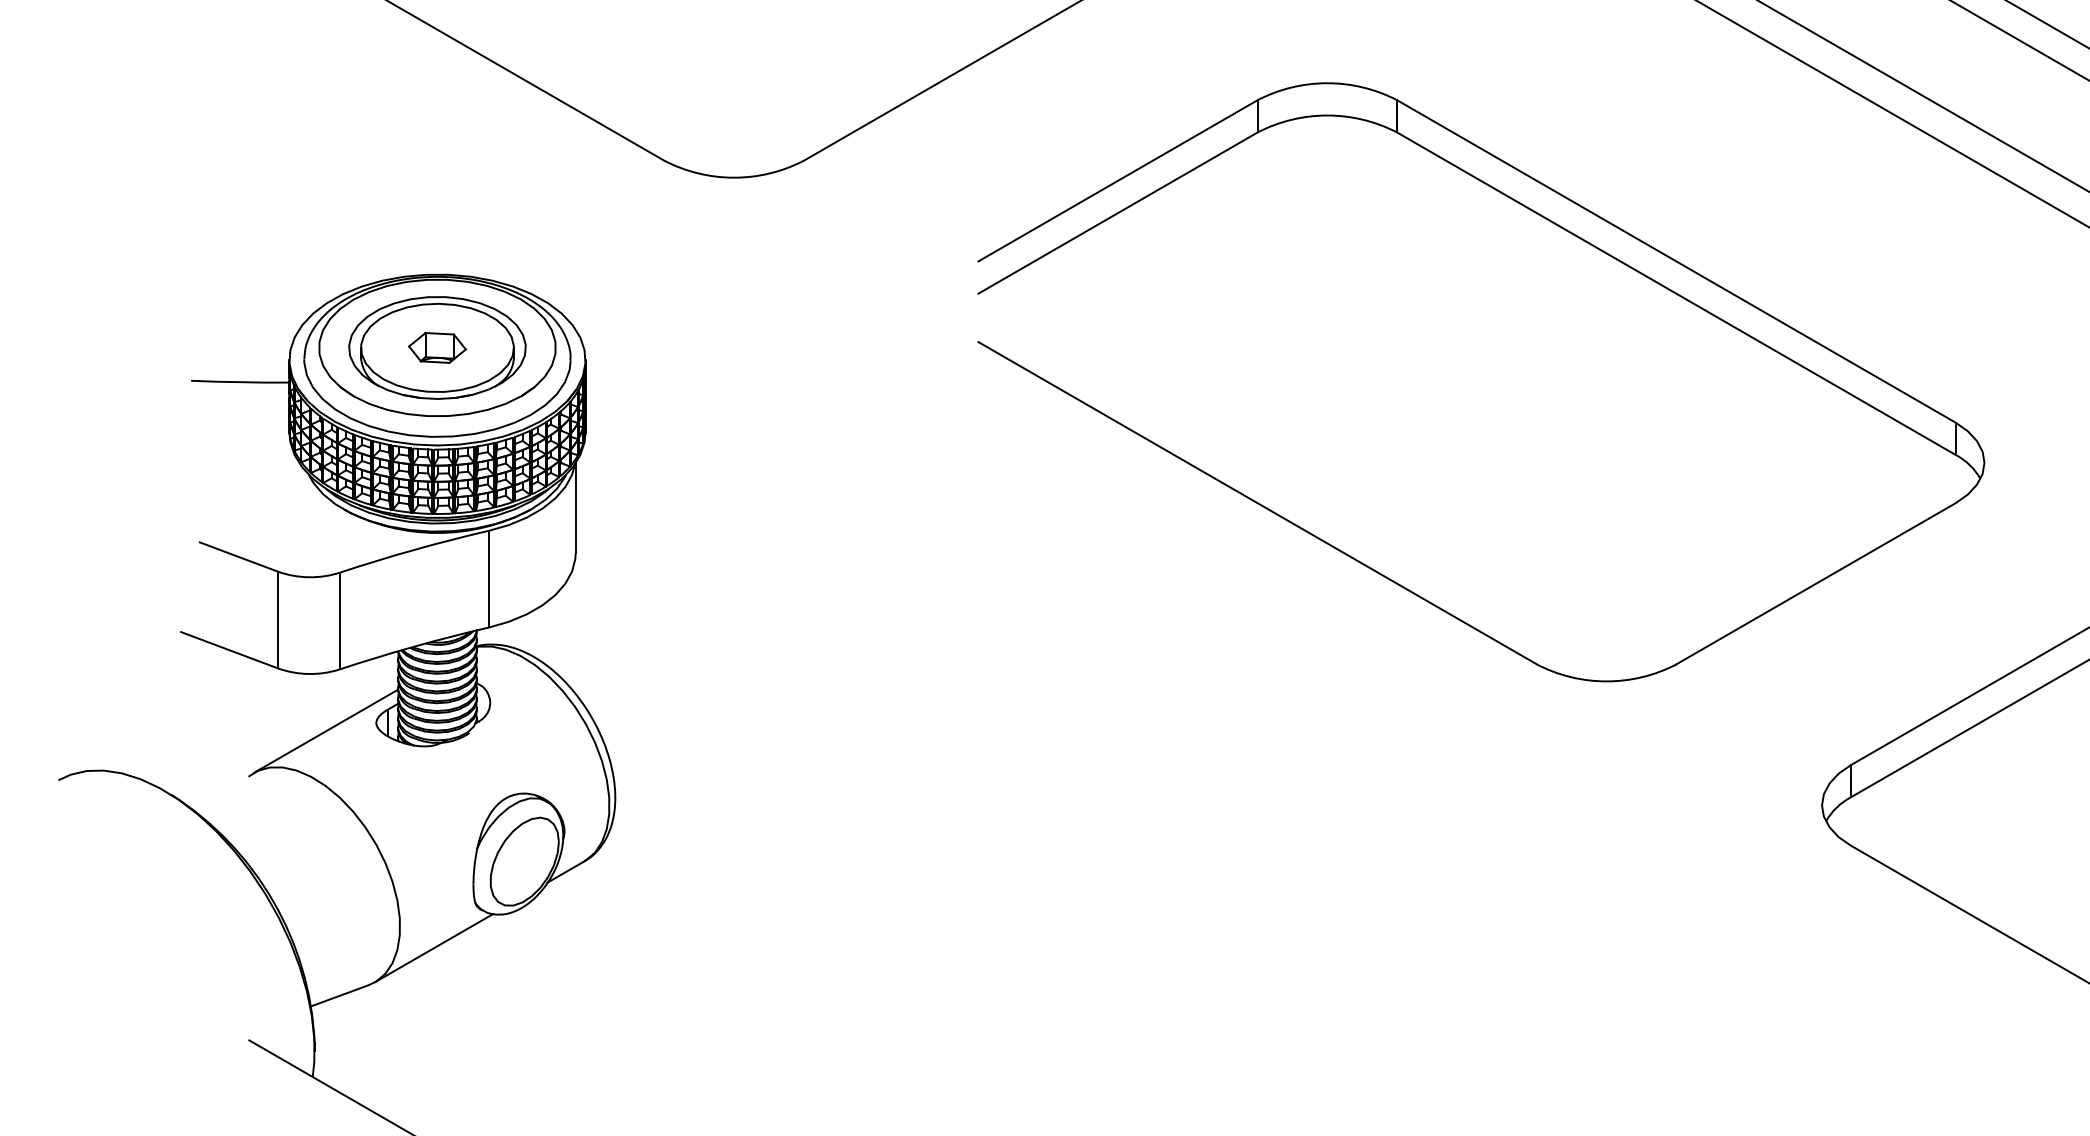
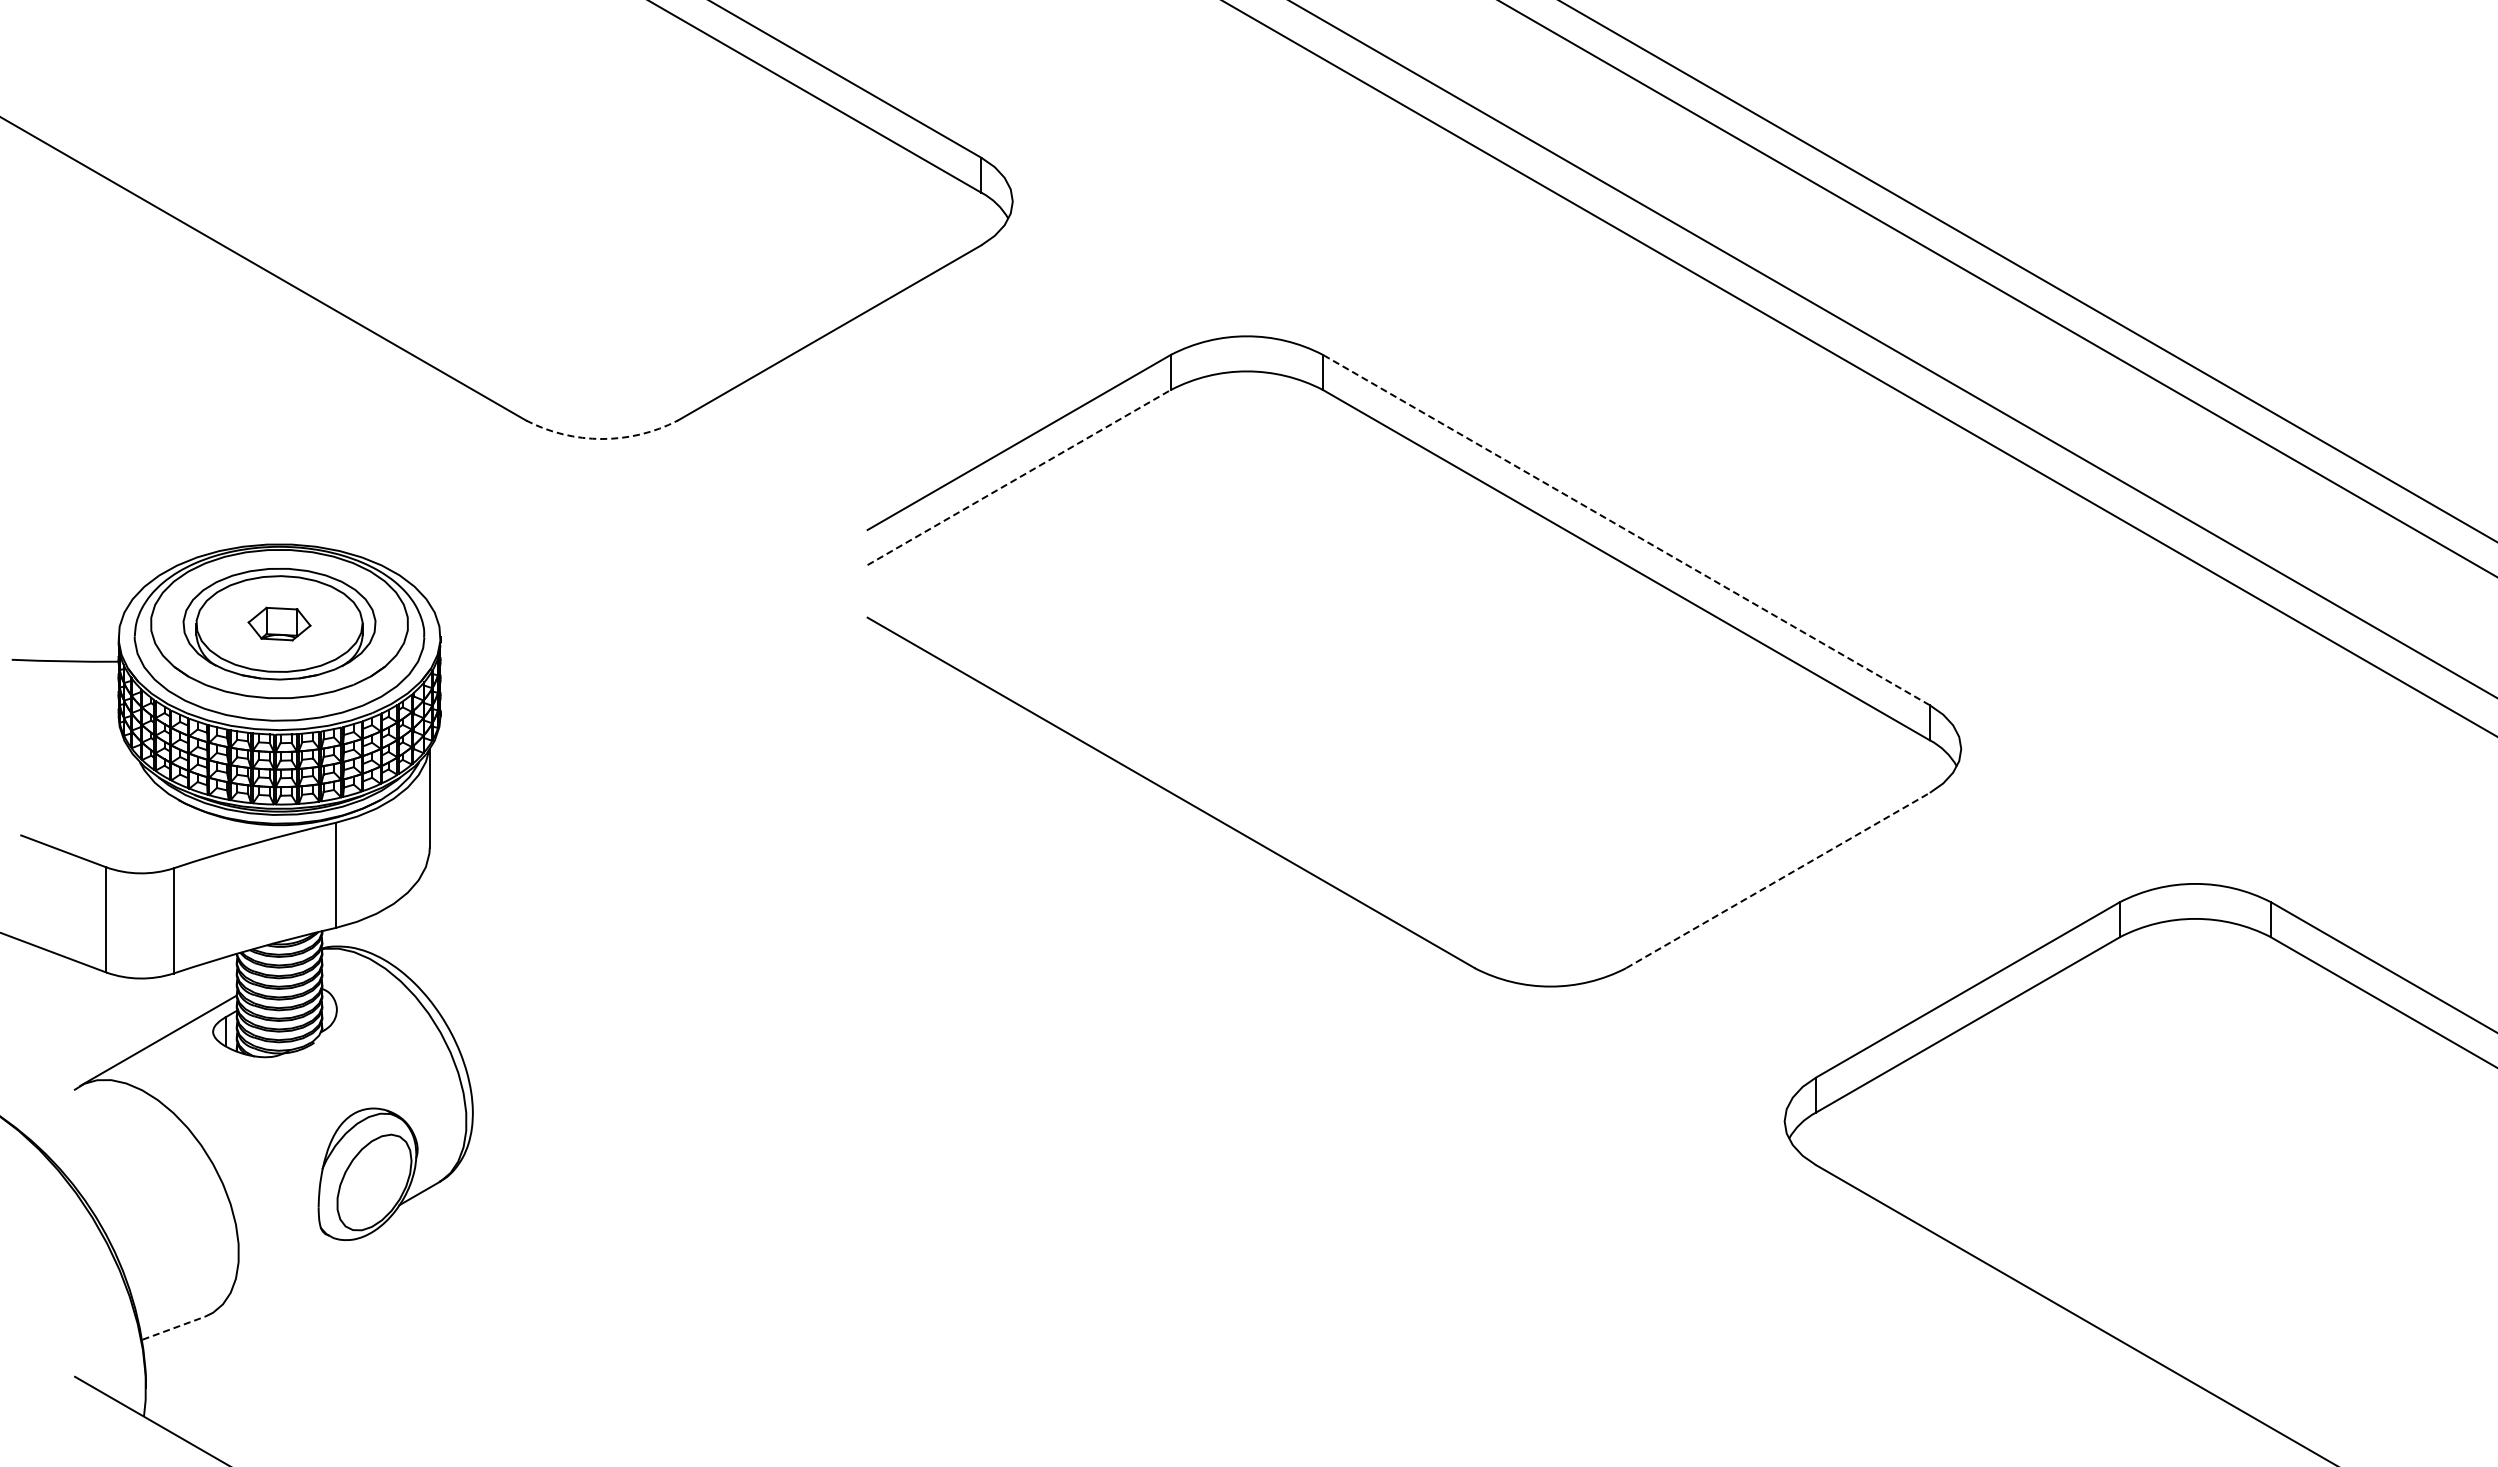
arc: (734, 178) -> (602, 439), solid -> dashed
line: (1118, 213) -> (1019, 477), solid -> dashed
line: (1675, 260) -> (1625, 529), solid -> dashed
line: (1816, 583) -> (1778, 880), solid -> dashed
line: (433, 948) -> (275, 1276), removed
line: (340, 995) -> (174, 1328), solid -> dashed

